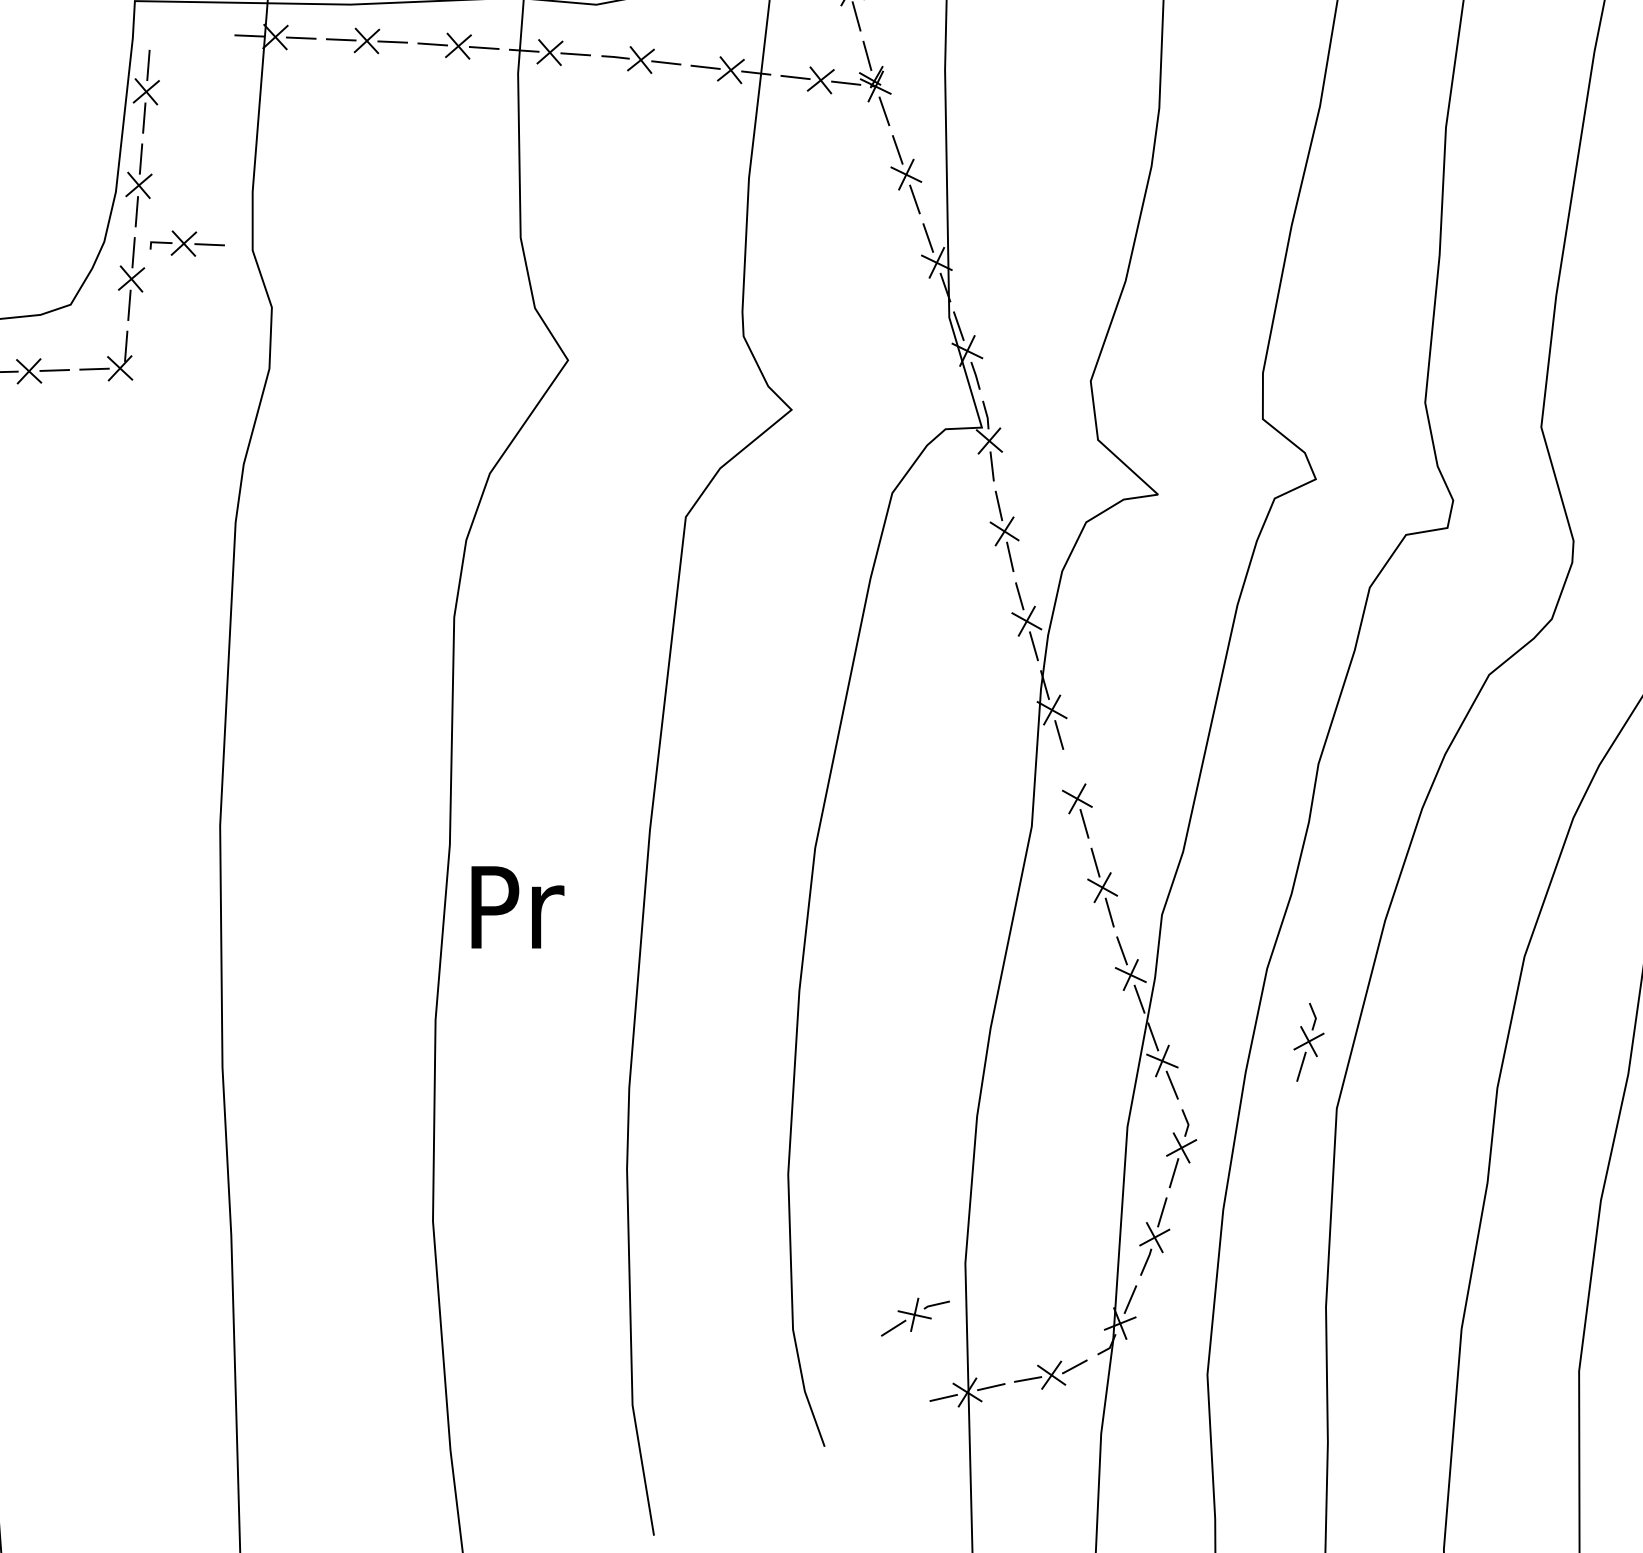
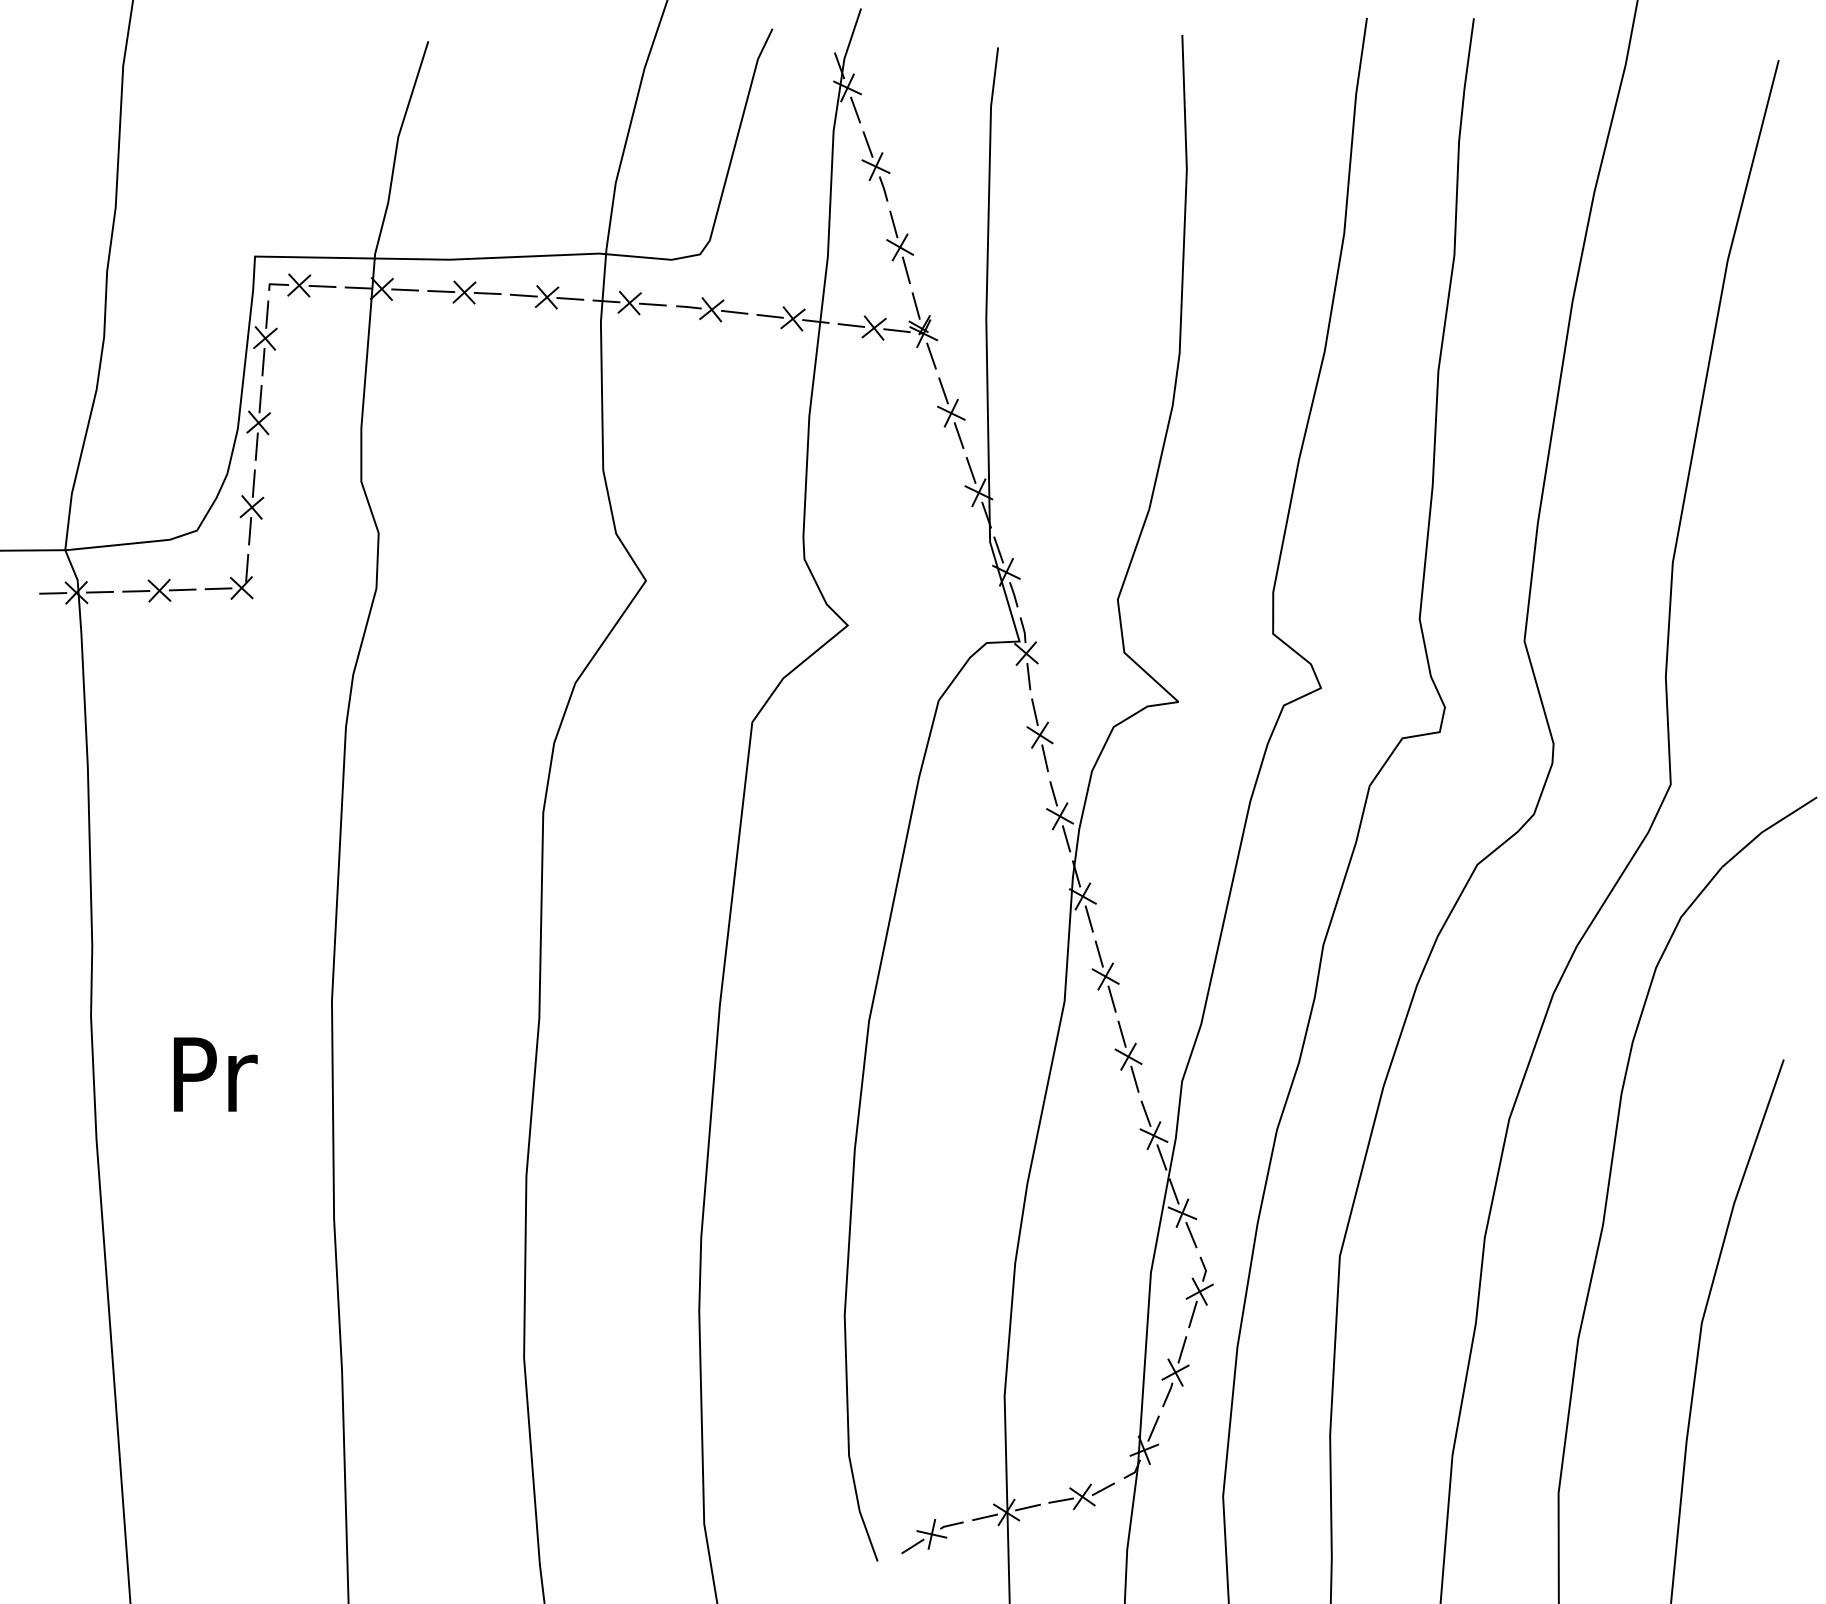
part: (187, 243) -> (302, 285), moved
line: (1069, 773) -> (1098, 953), added
text: (517, 907) -> (215, 1074), moved
part: (1308, 1042) -> (1314, 1196), removed
part: (915, 1317) -> (932, 1536), moved

